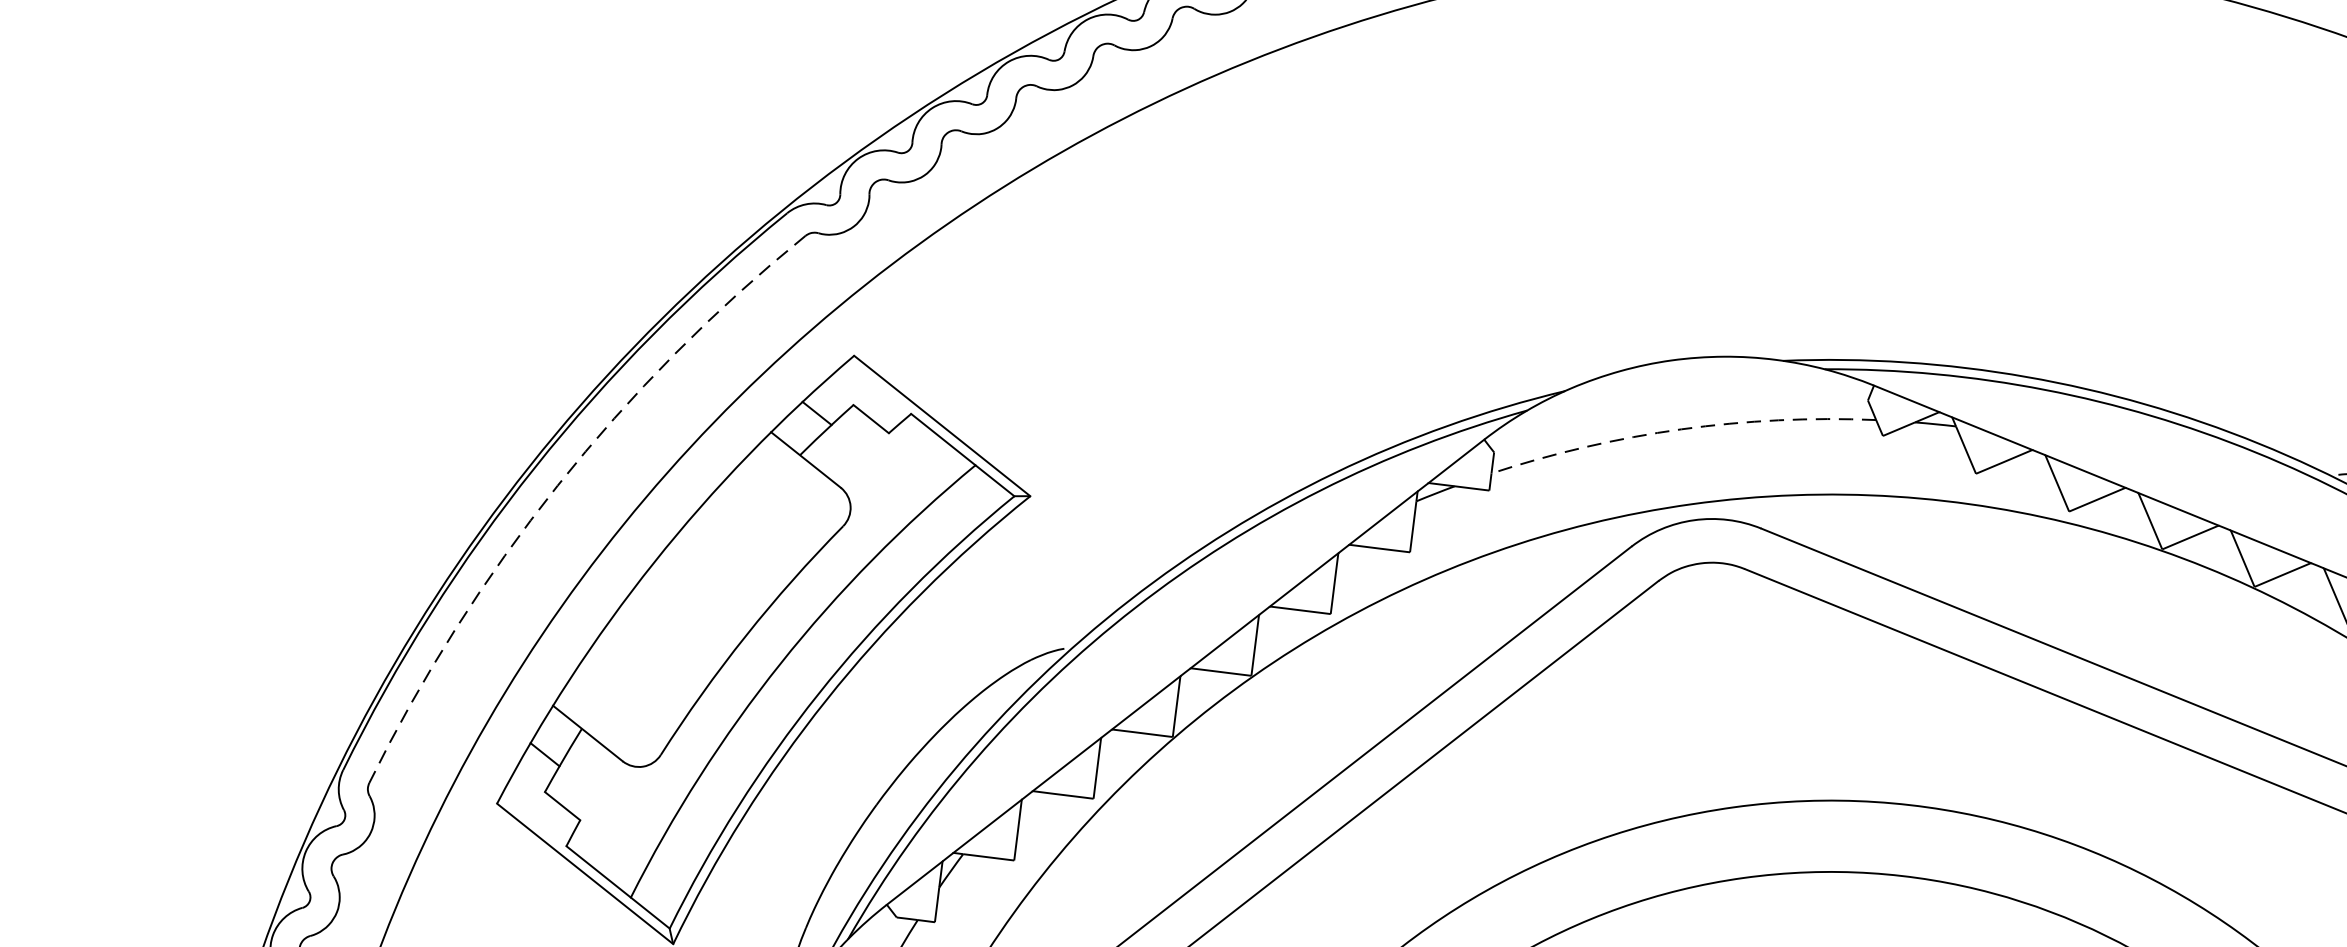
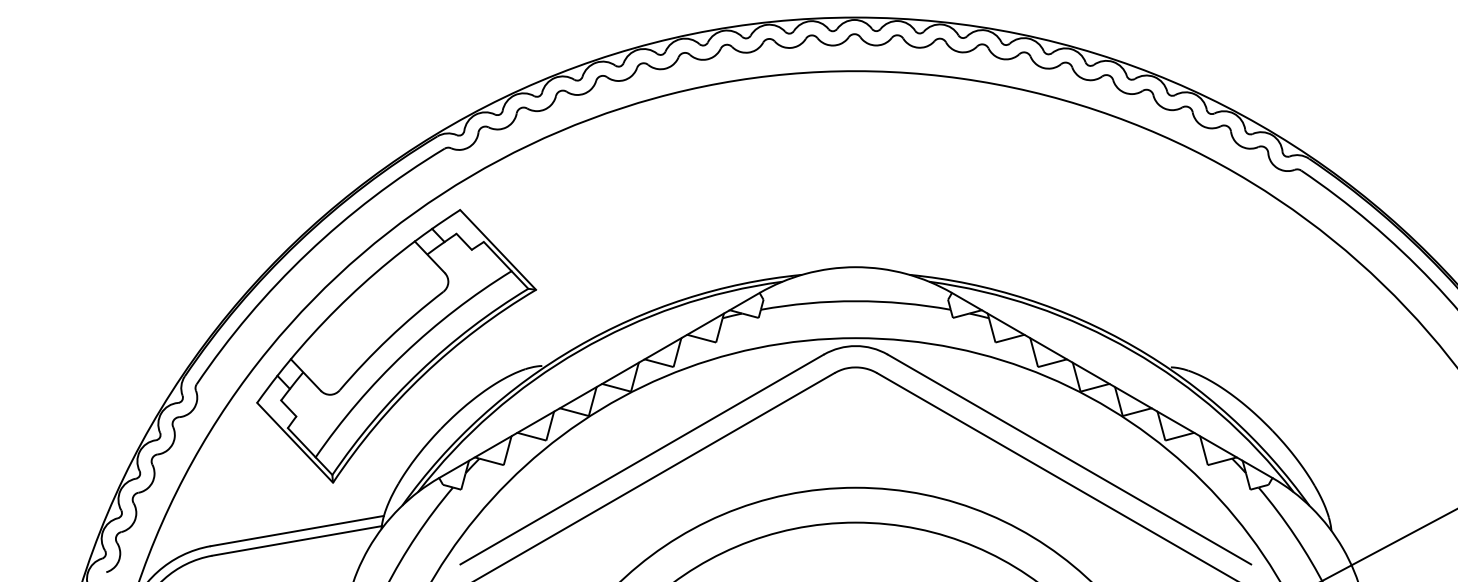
arc: (1680, 430) -> (855, 301), dashed -> solid
arc: (557, 486) -> (307, 253), dashed -> solid

